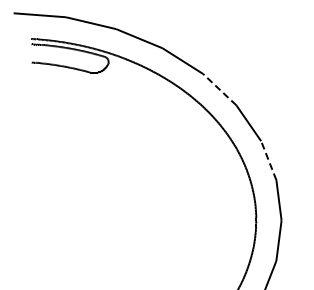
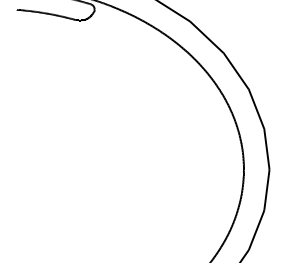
line: (219, 89) -> (206, 37), dashed -> solid
line: (268, 159) -> (256, 108), dashed -> solid

